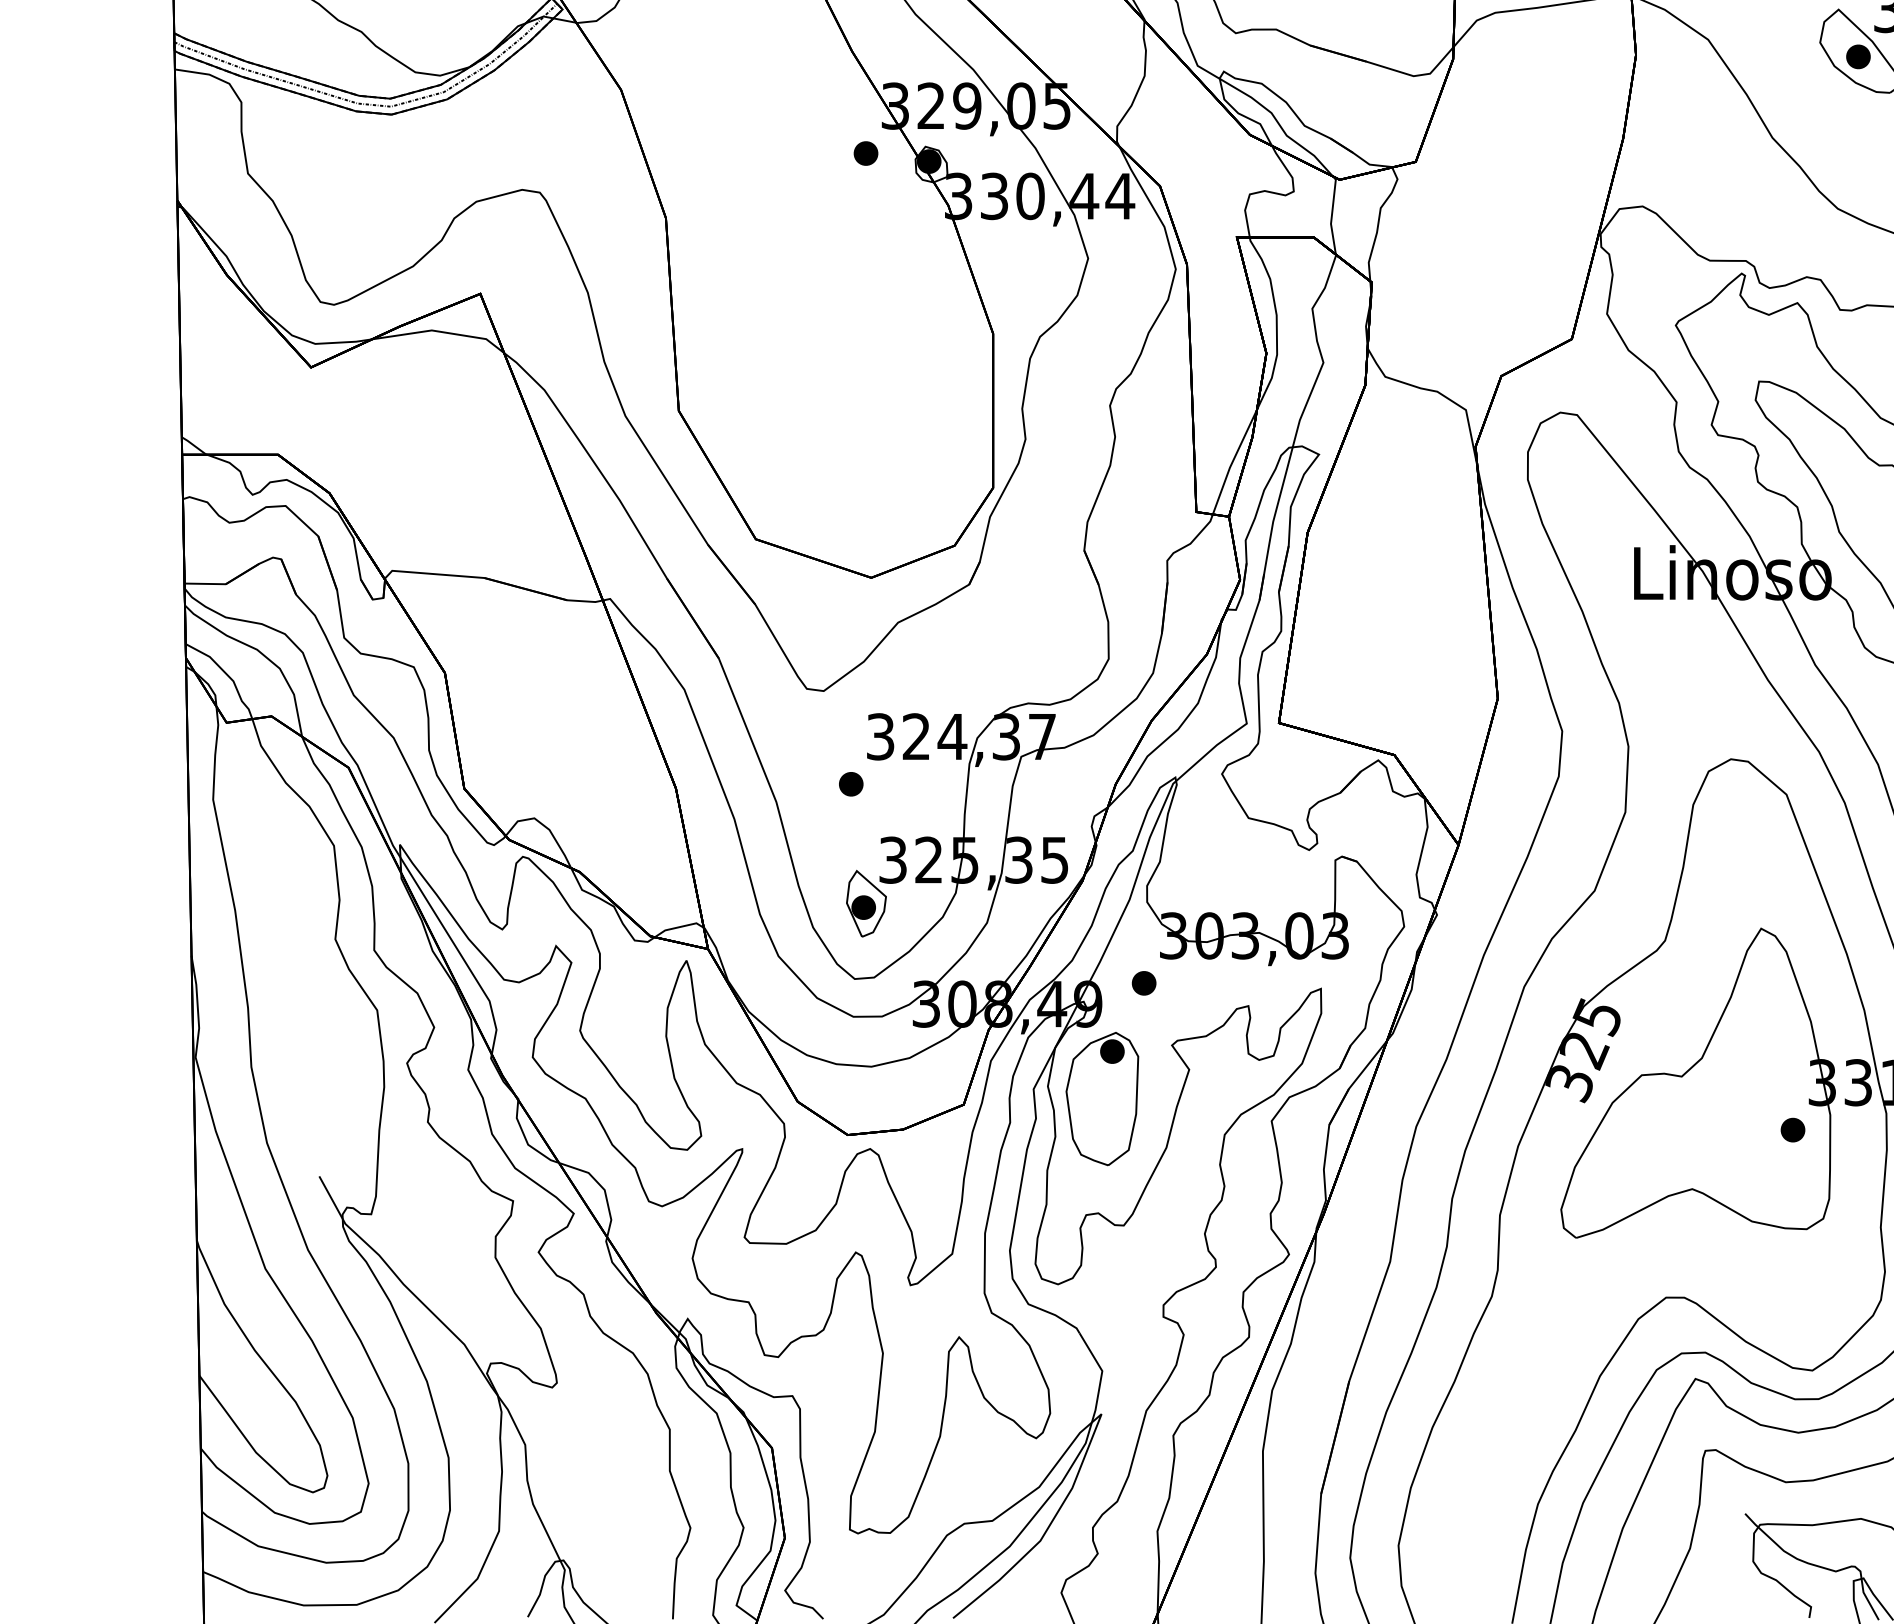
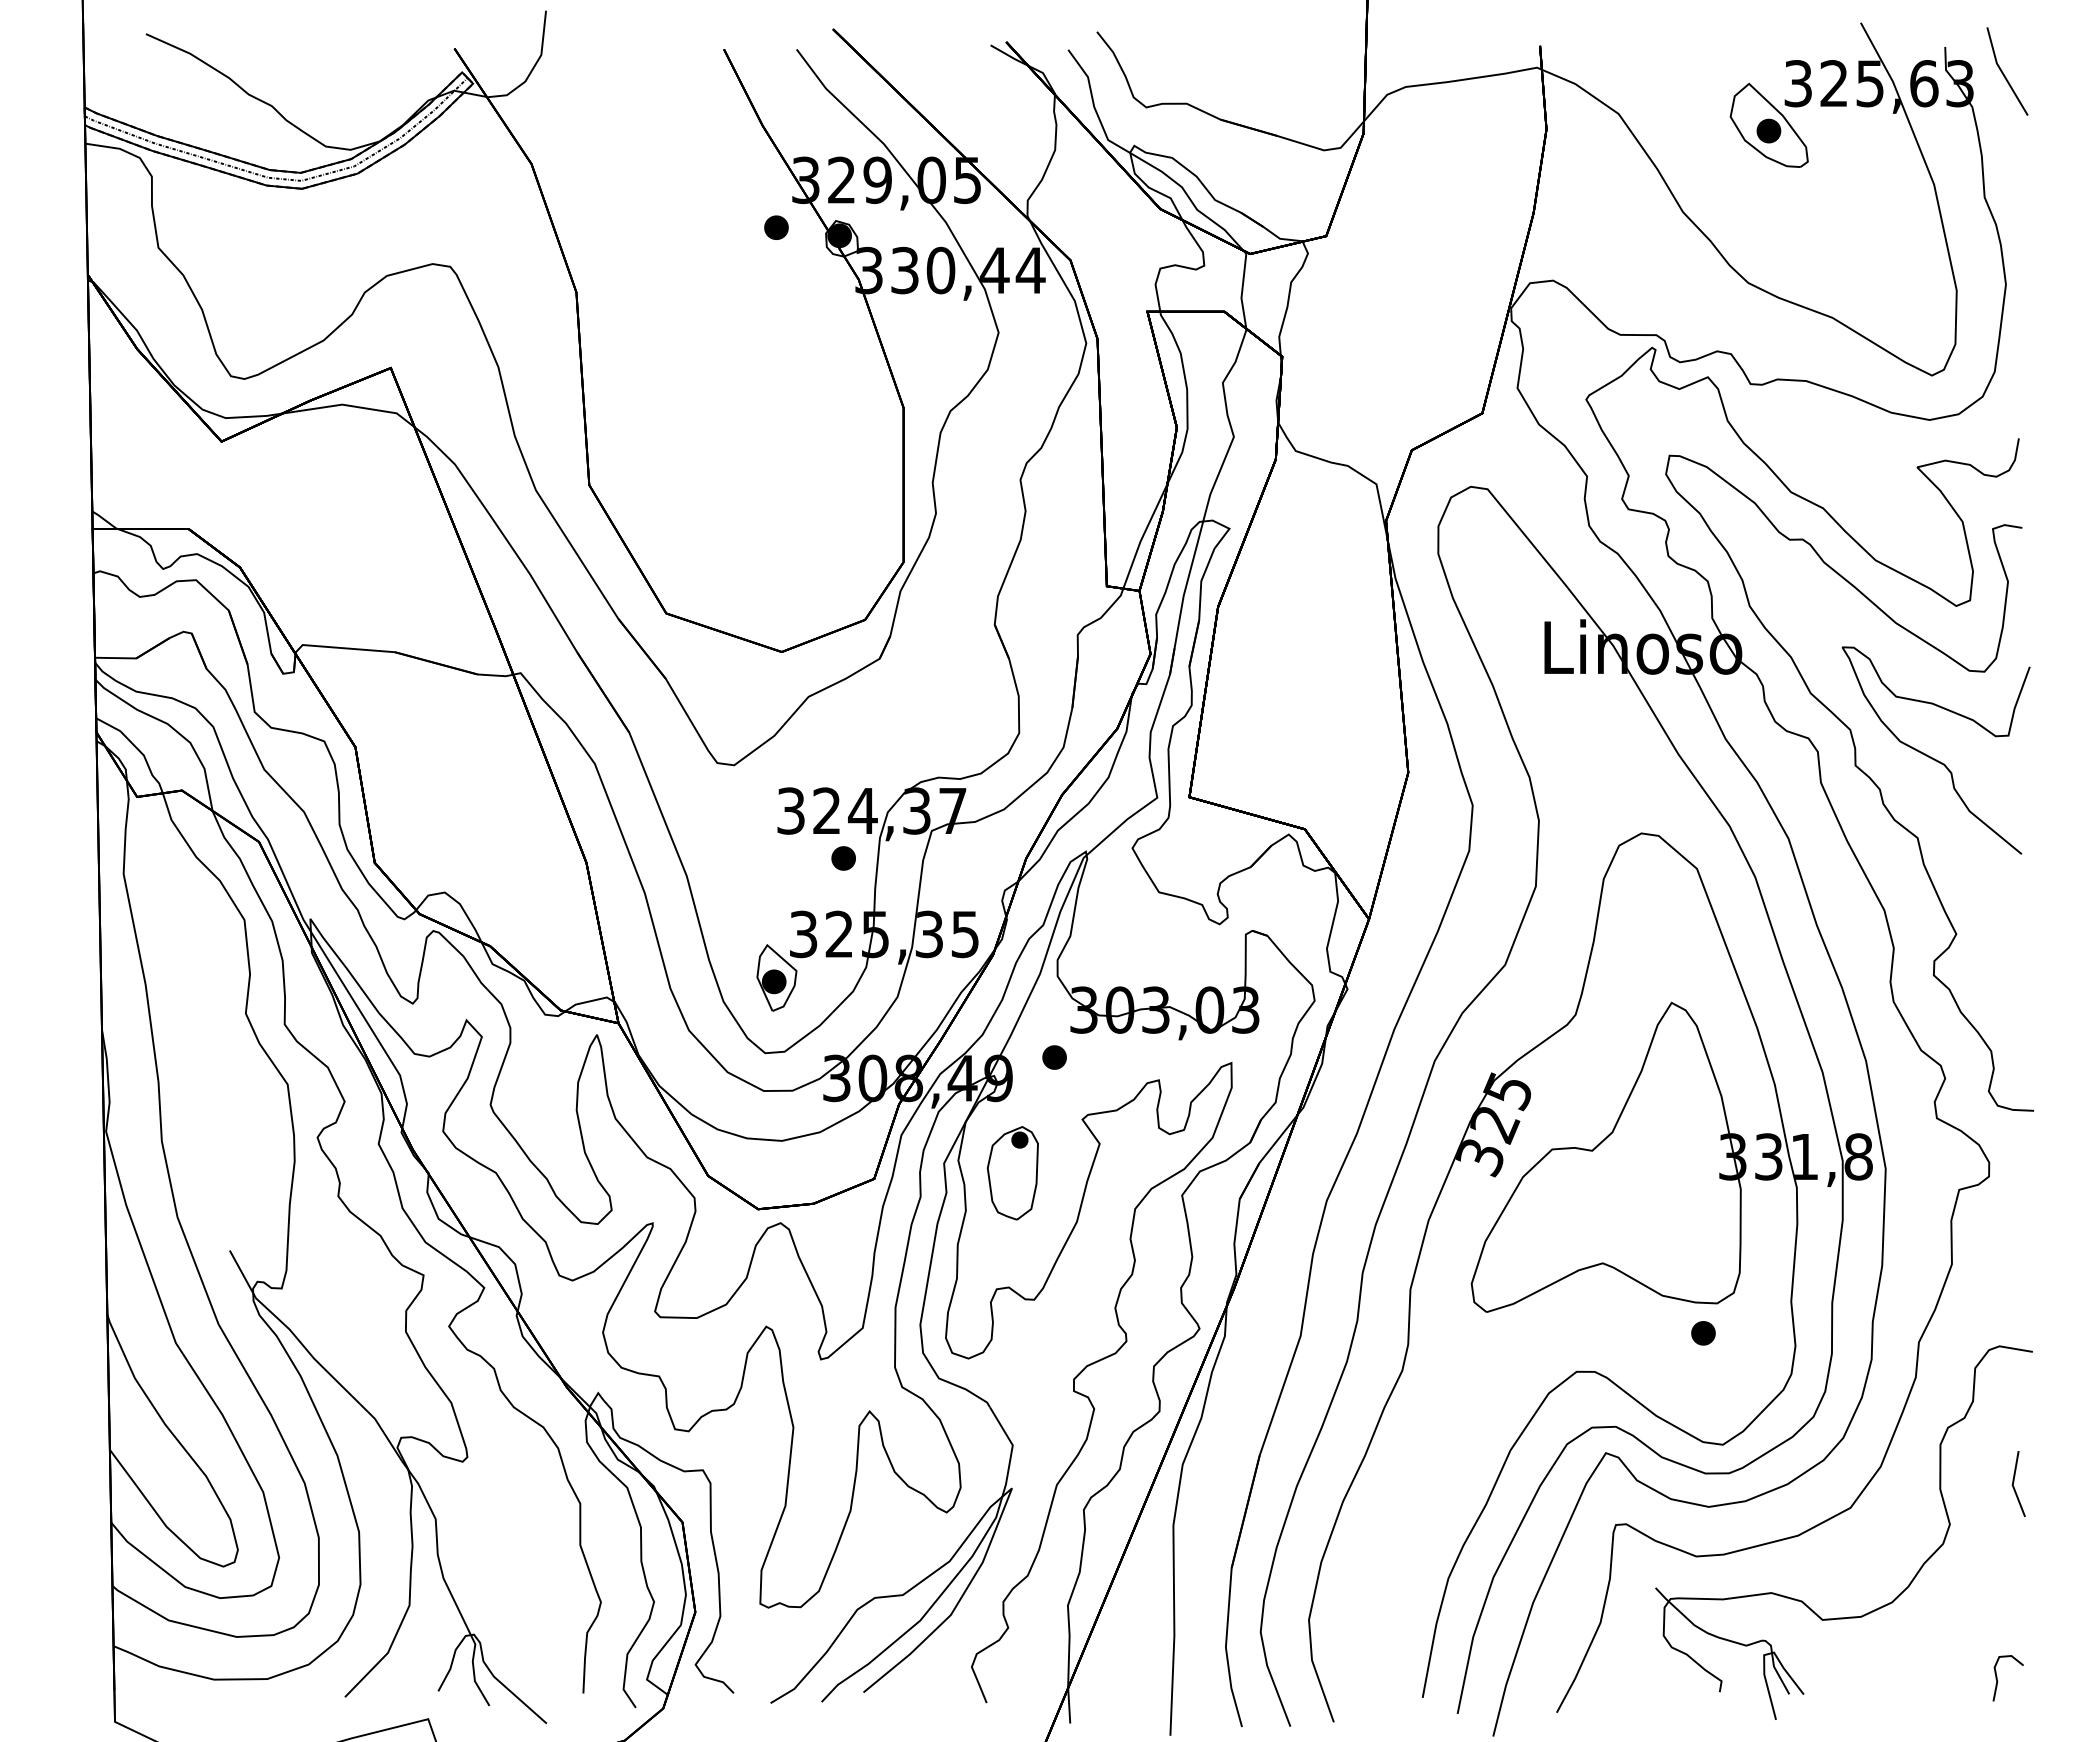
part: (851, 784) -> (843, 858), moved
part: (1102, 1099) -> (1012, 1173), size x0.7
part: (1793, 1130) -> (1703, 1333), moved

